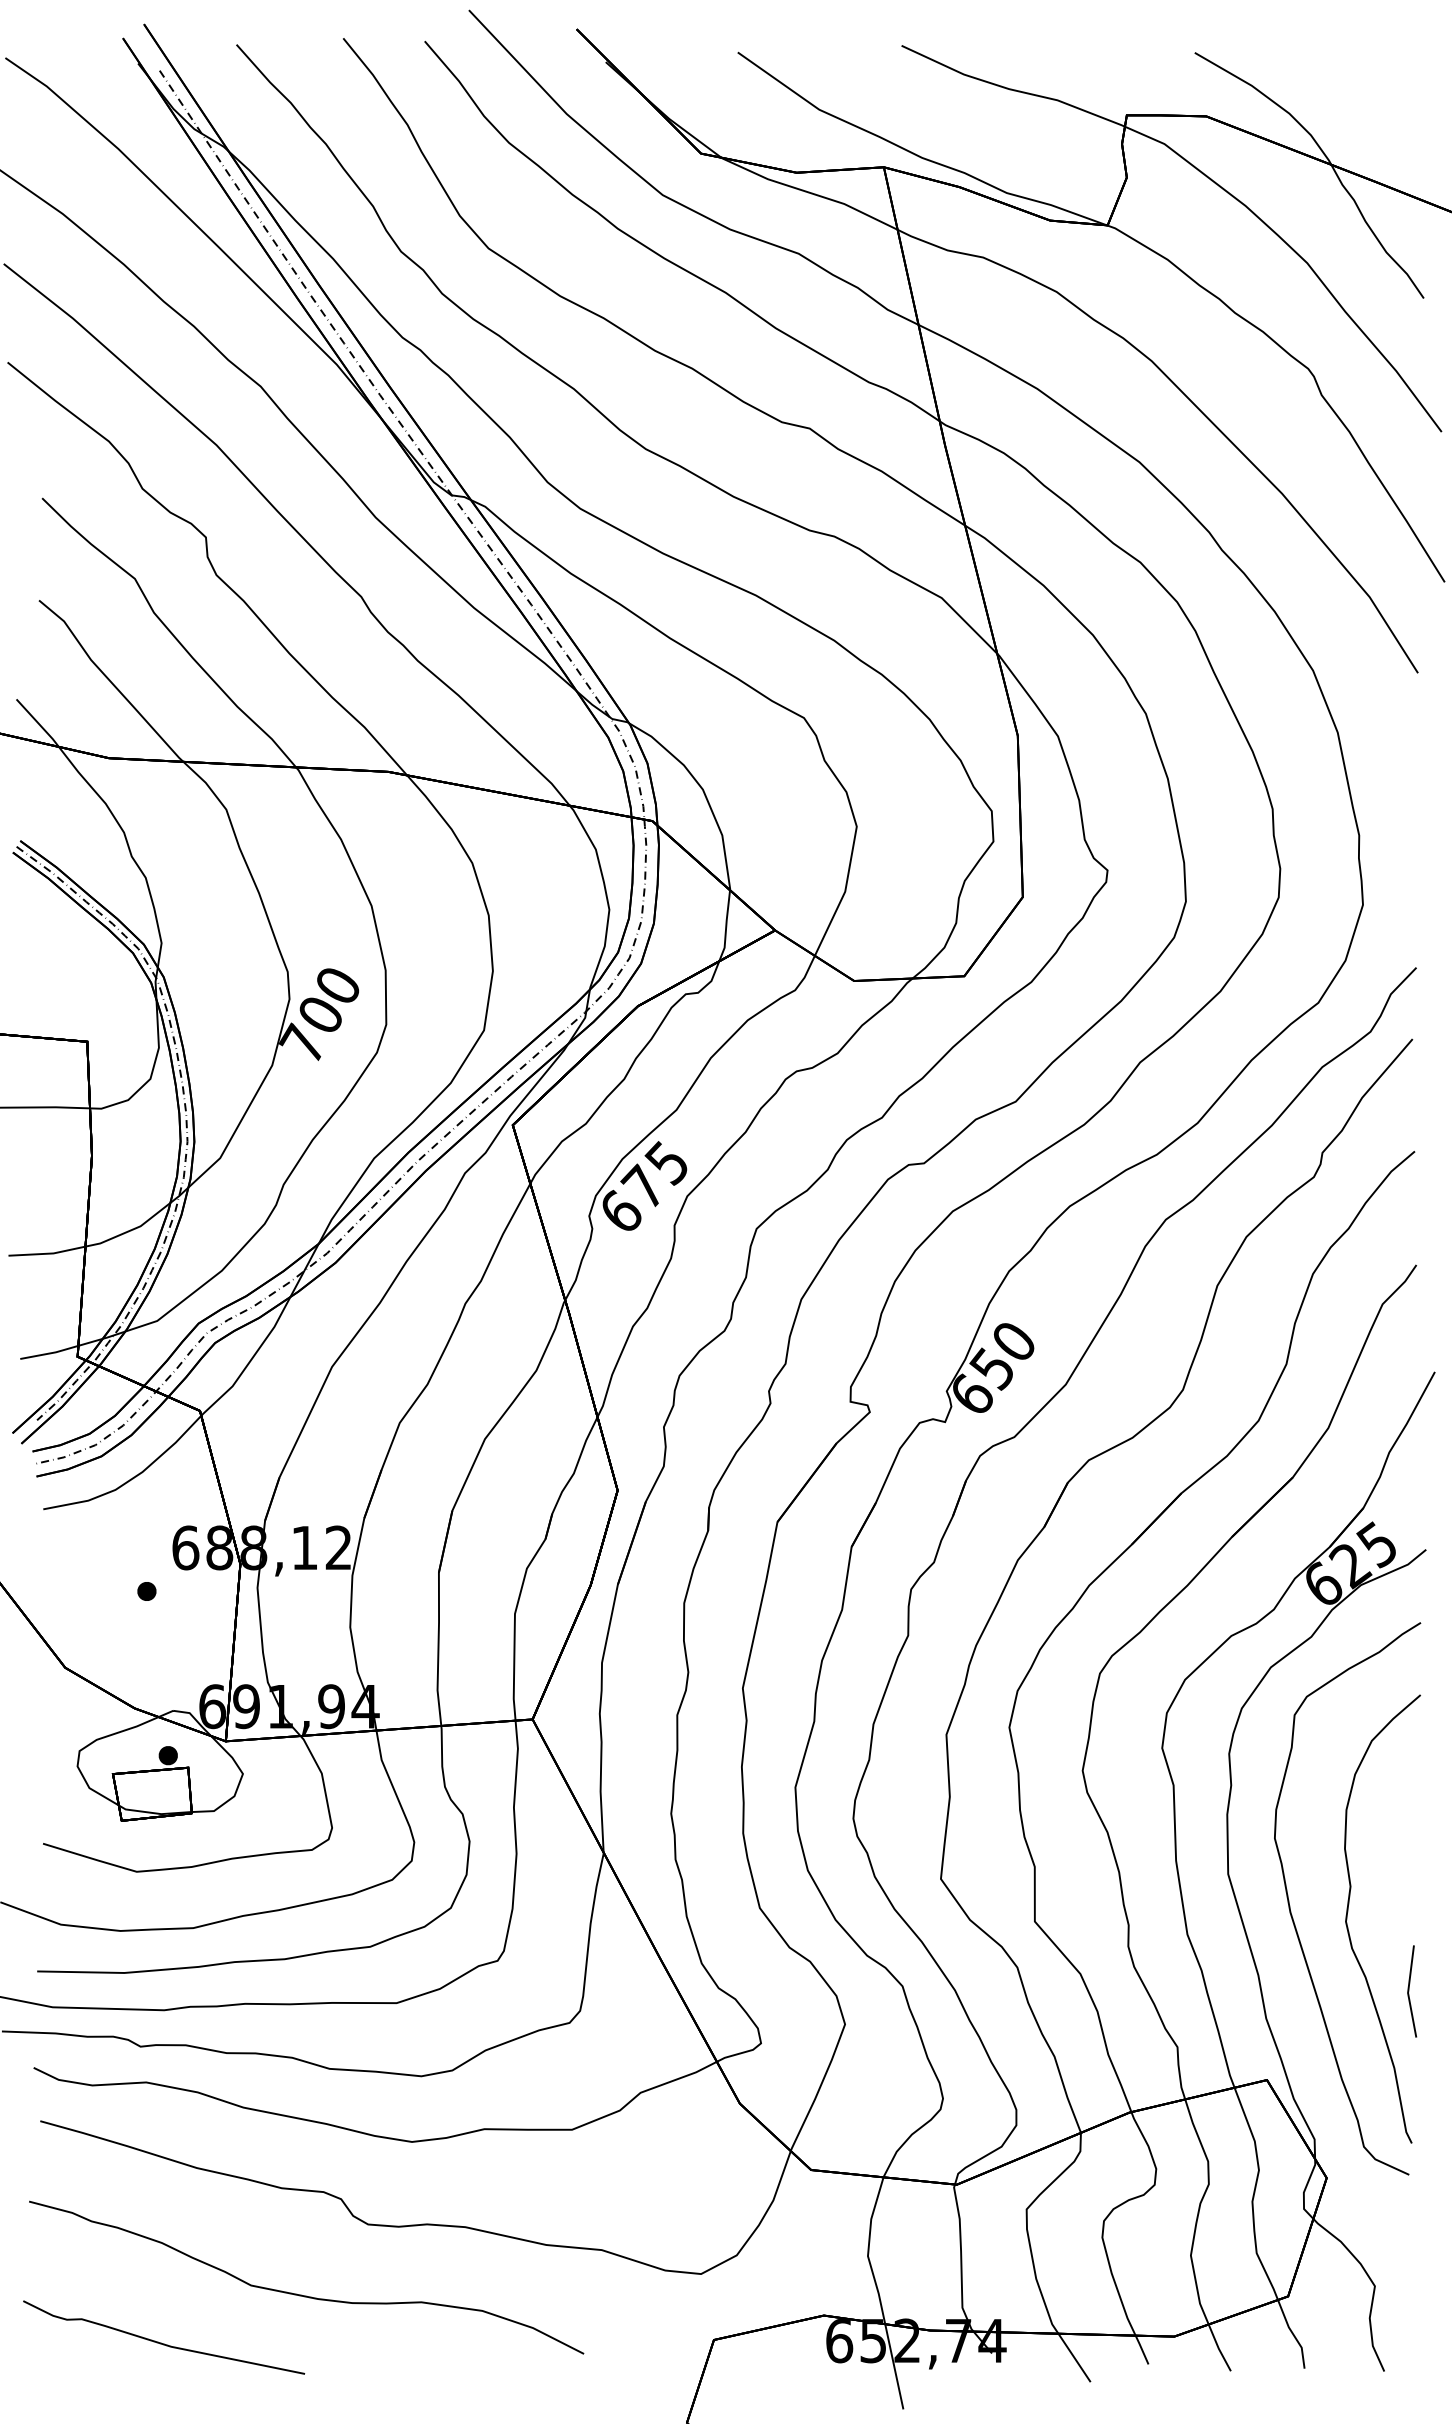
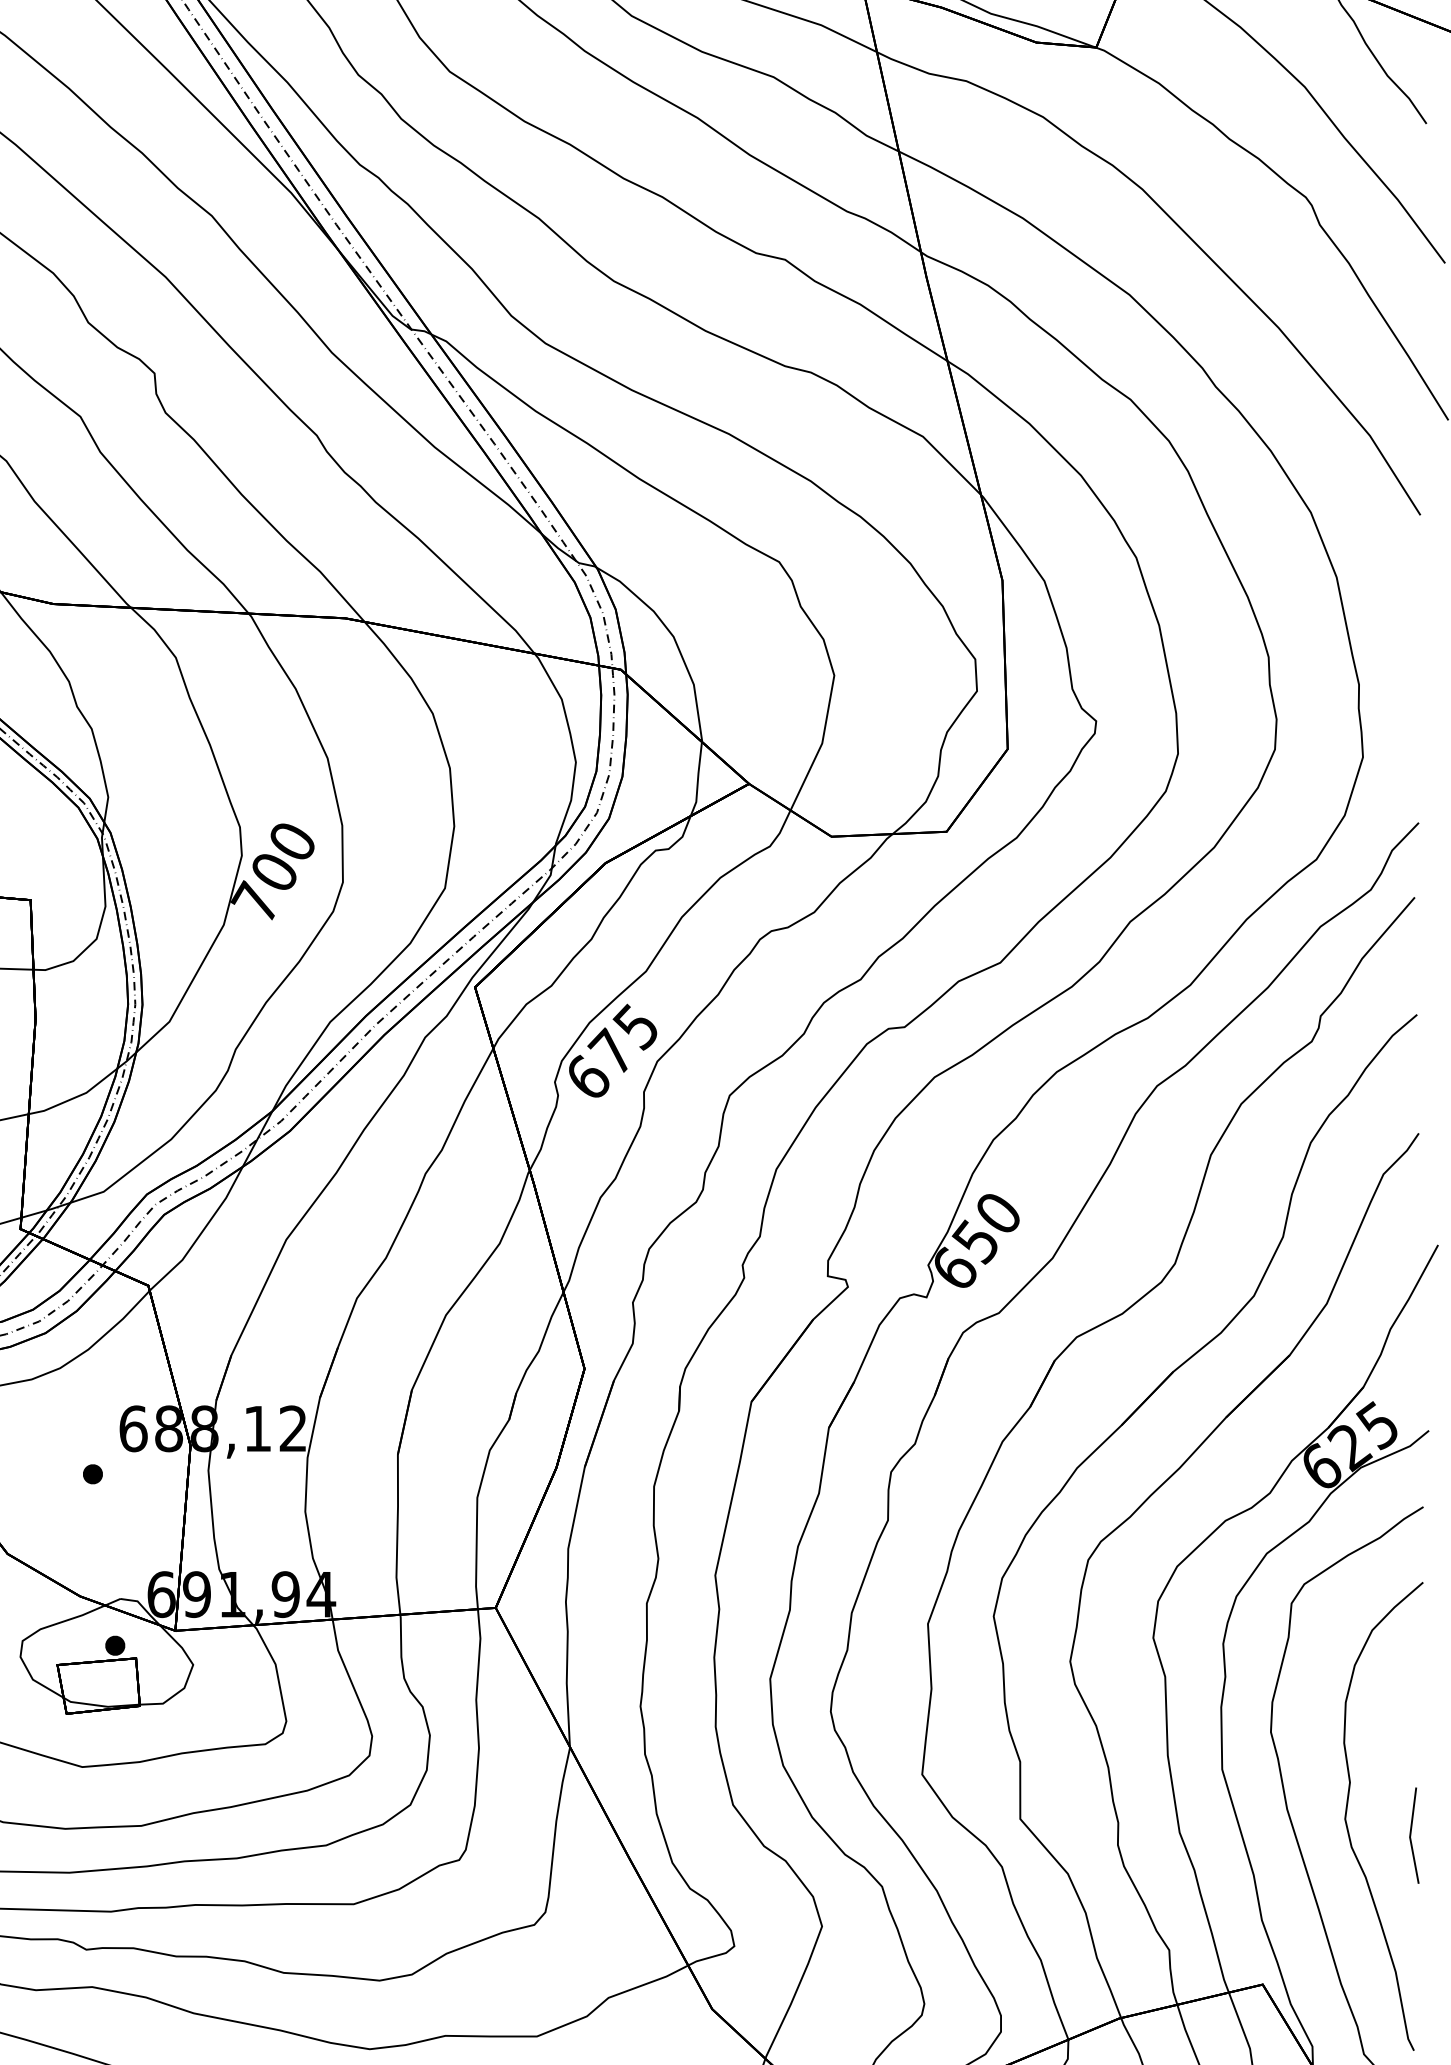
line: (1409, 1991) -> (1411, 1835), moved

